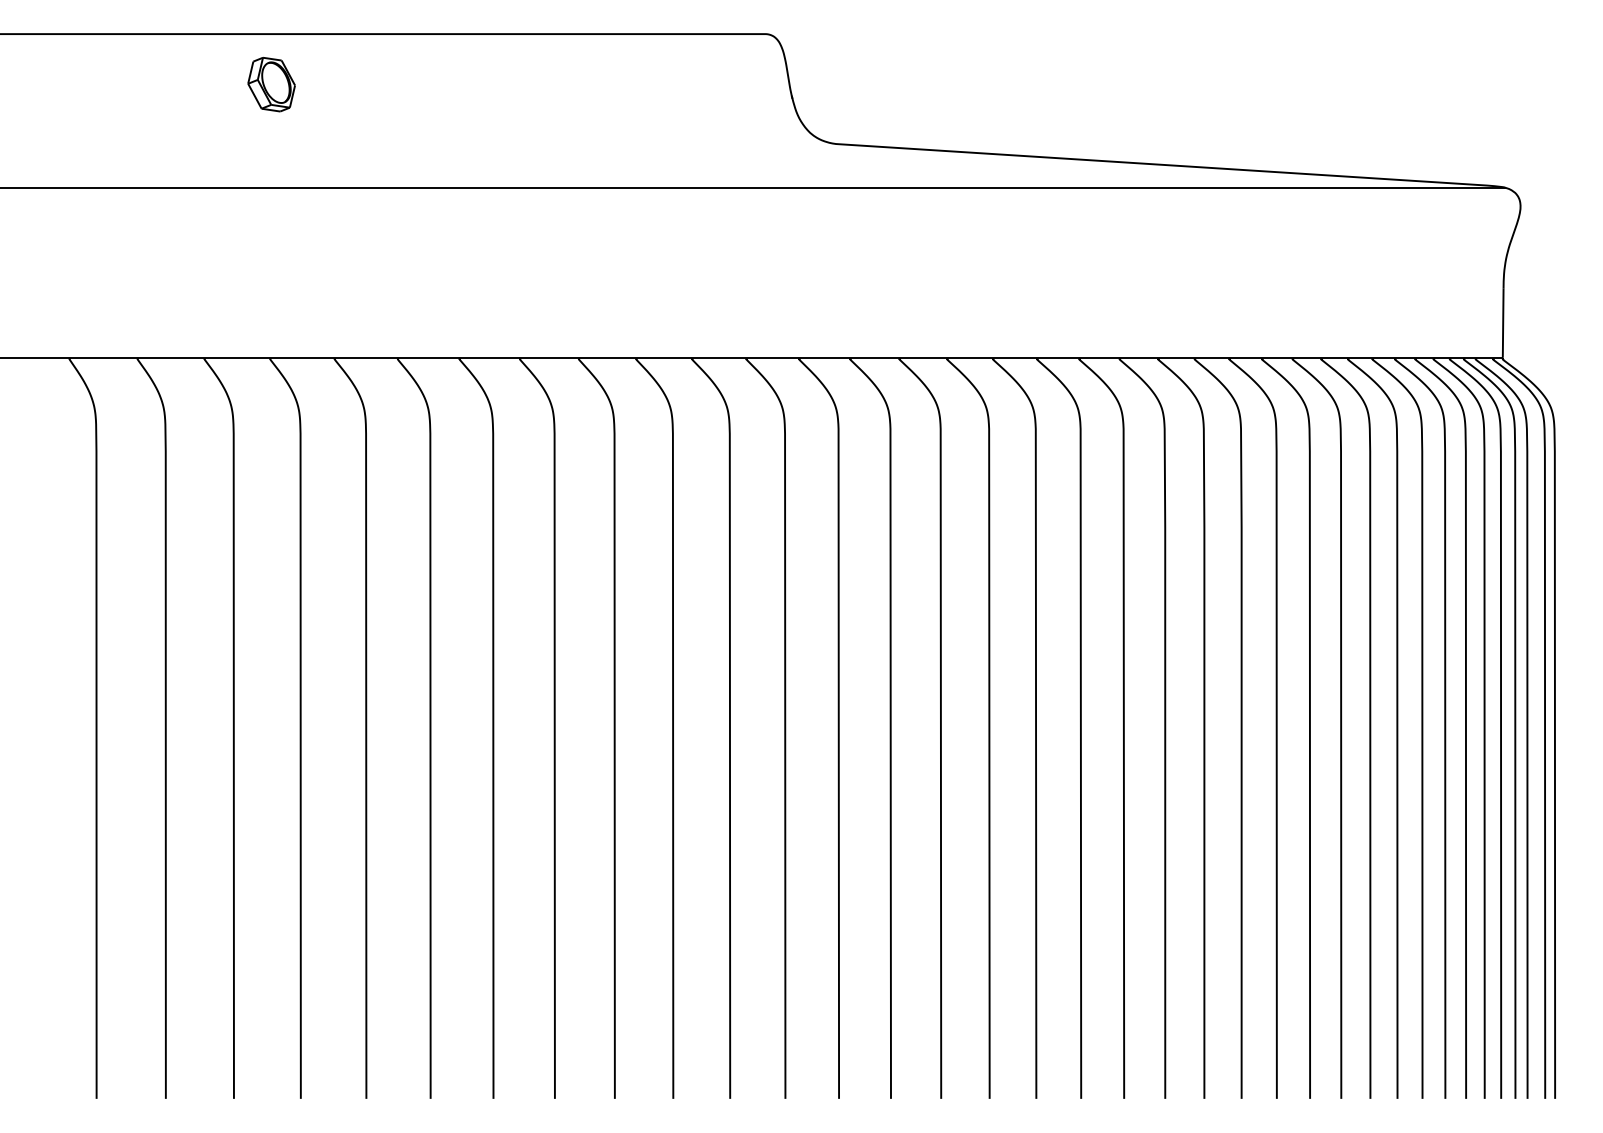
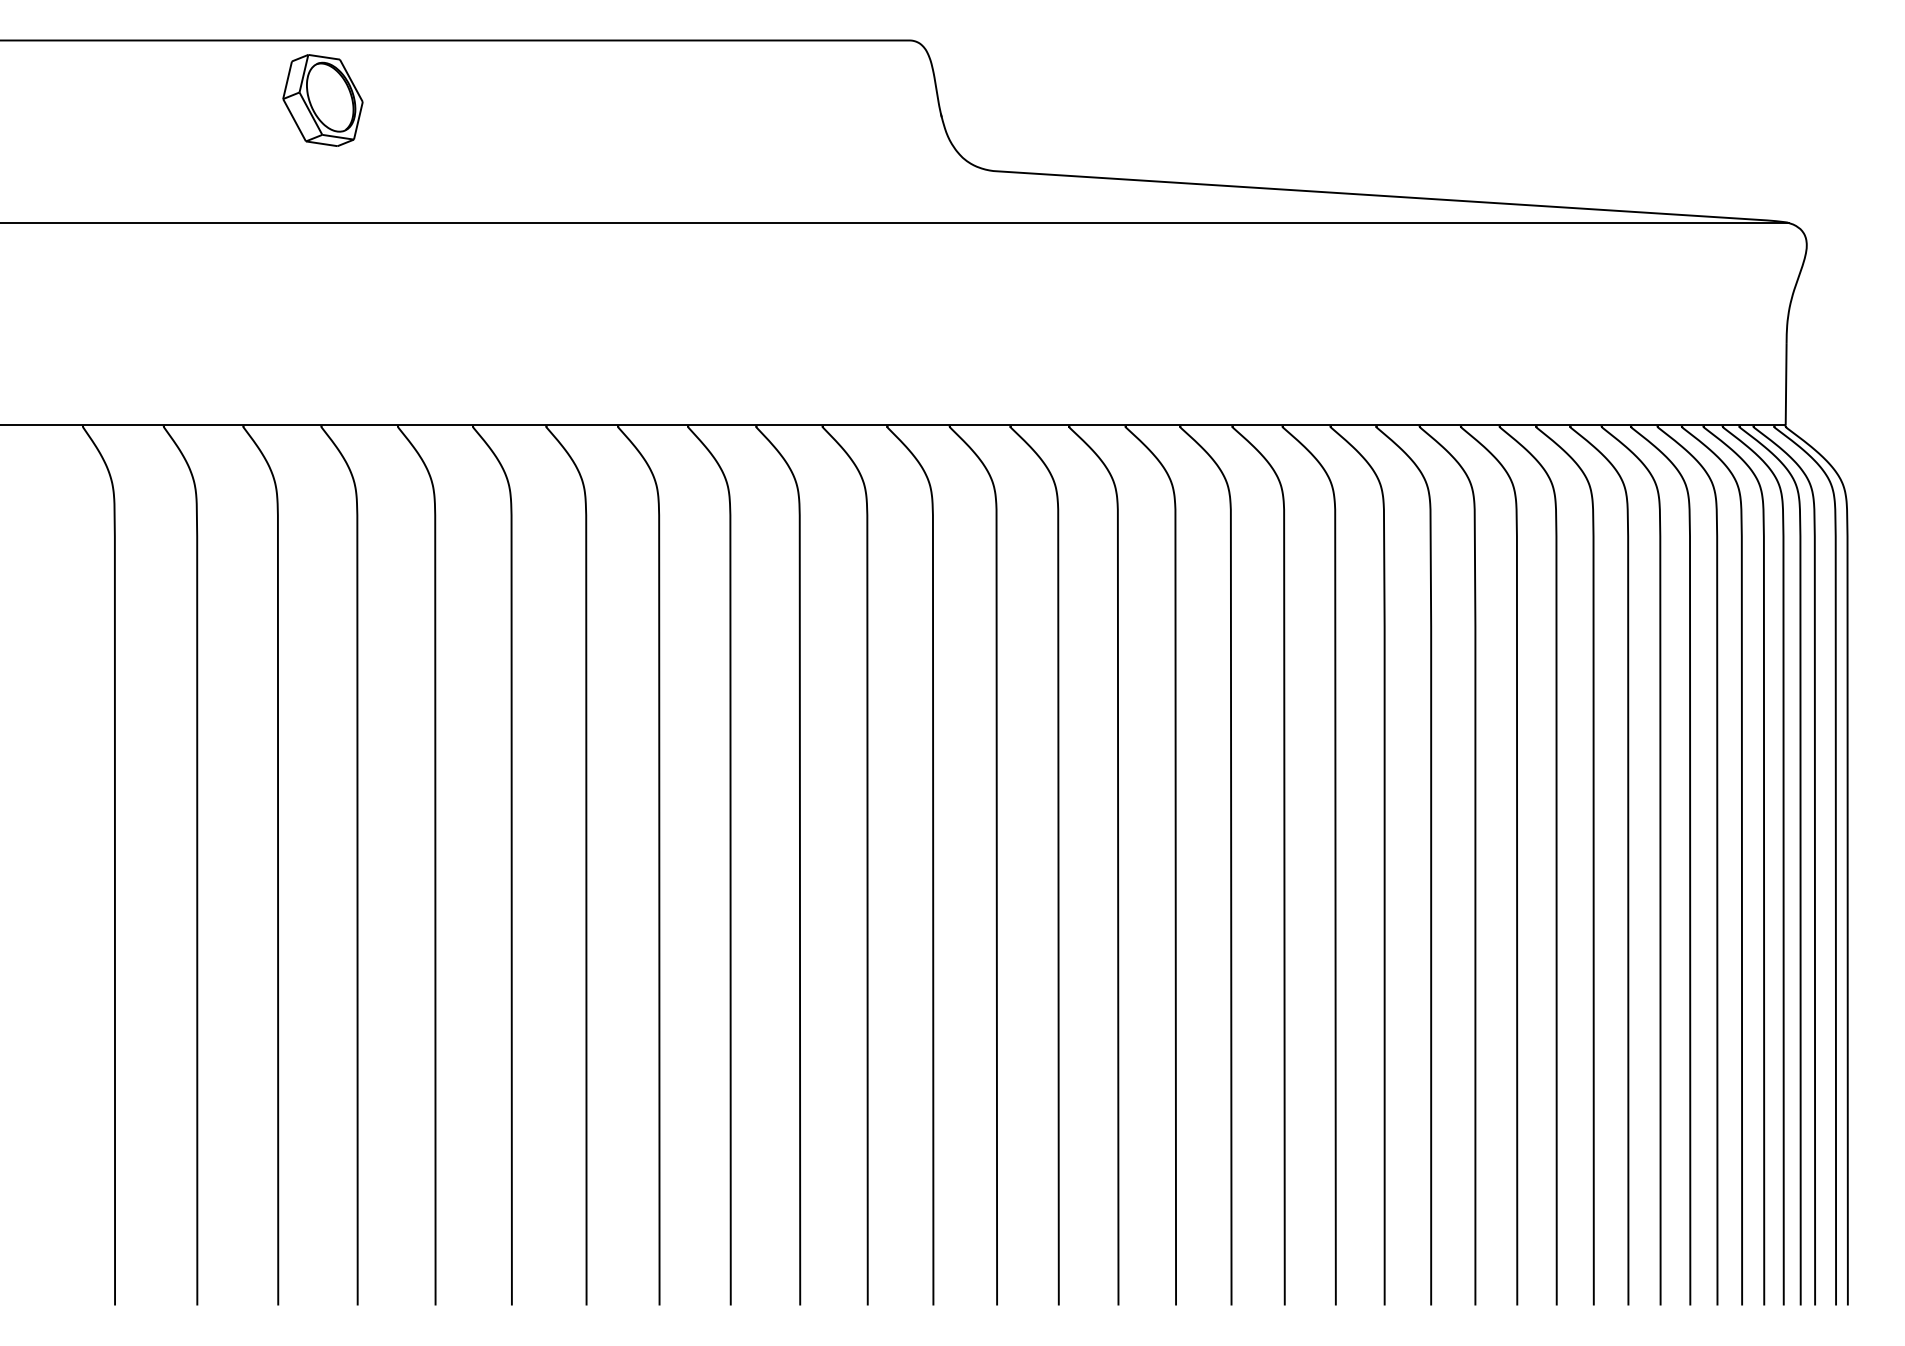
part: (271, 84) -> (322, 100), size x1.43

